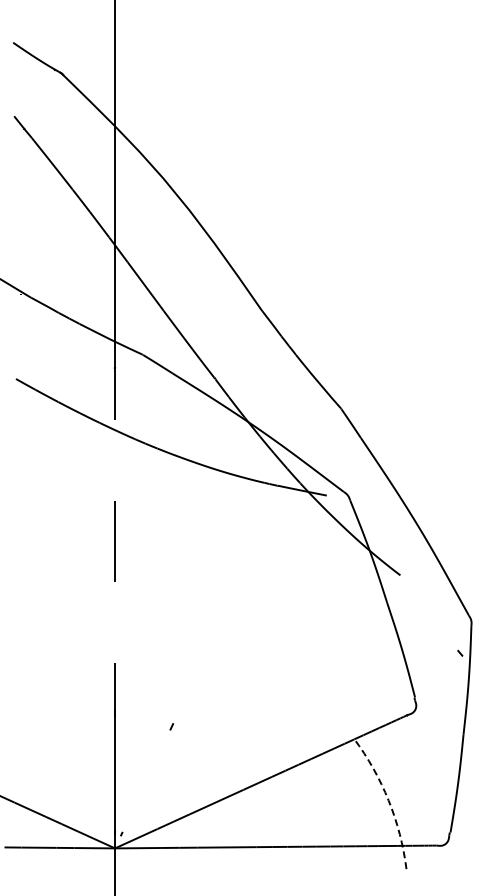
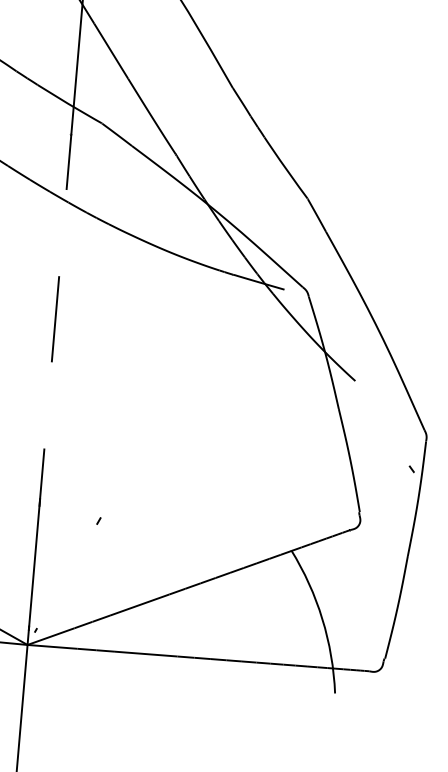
arc: (388, 800) -> (322, 619), dashed -> solid

